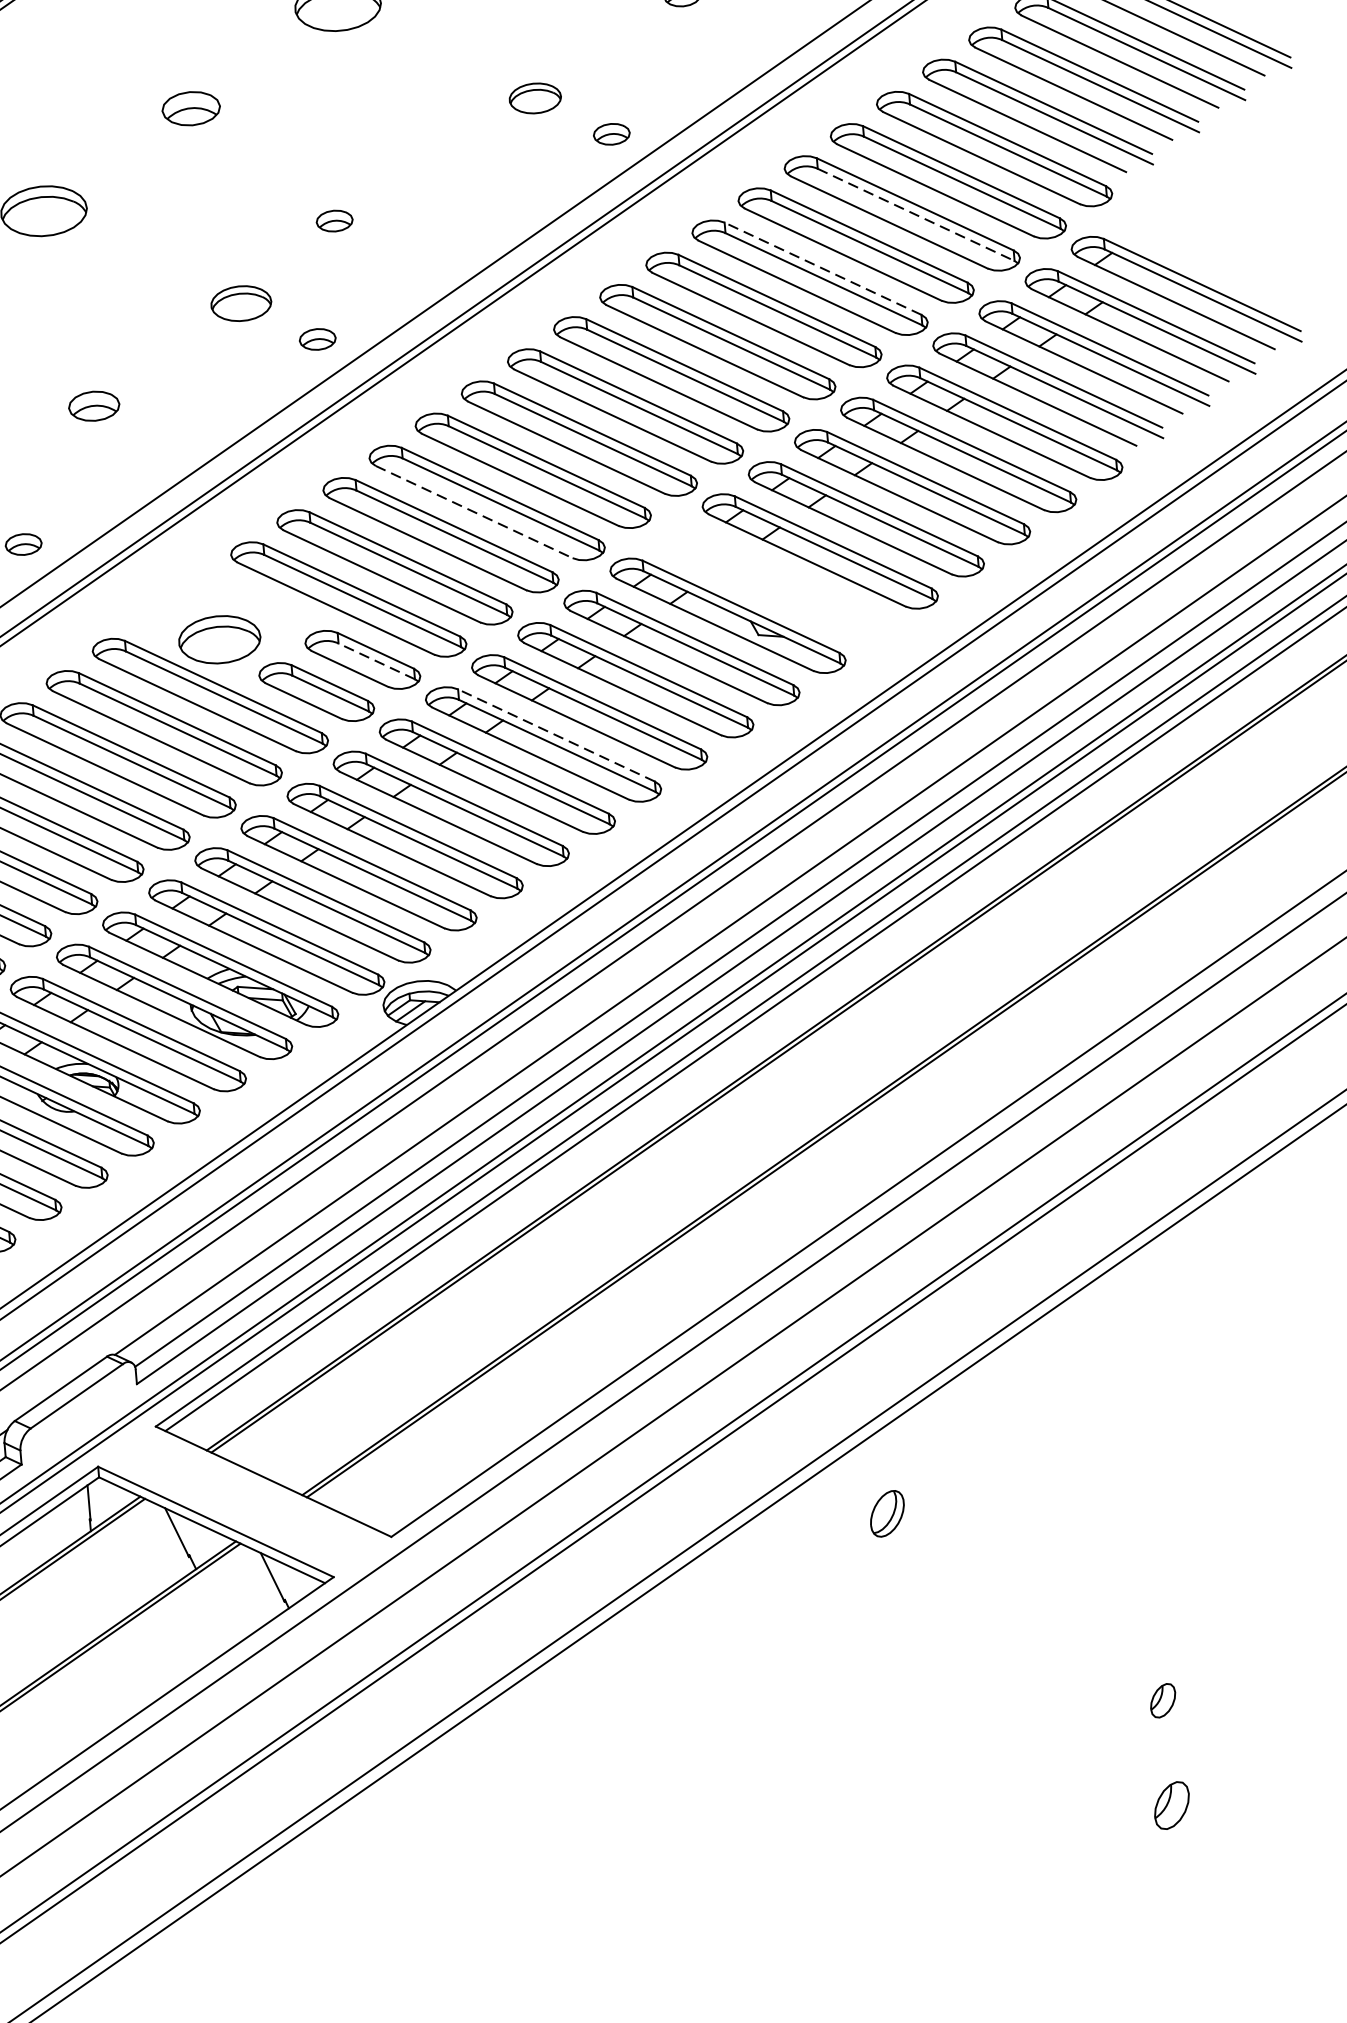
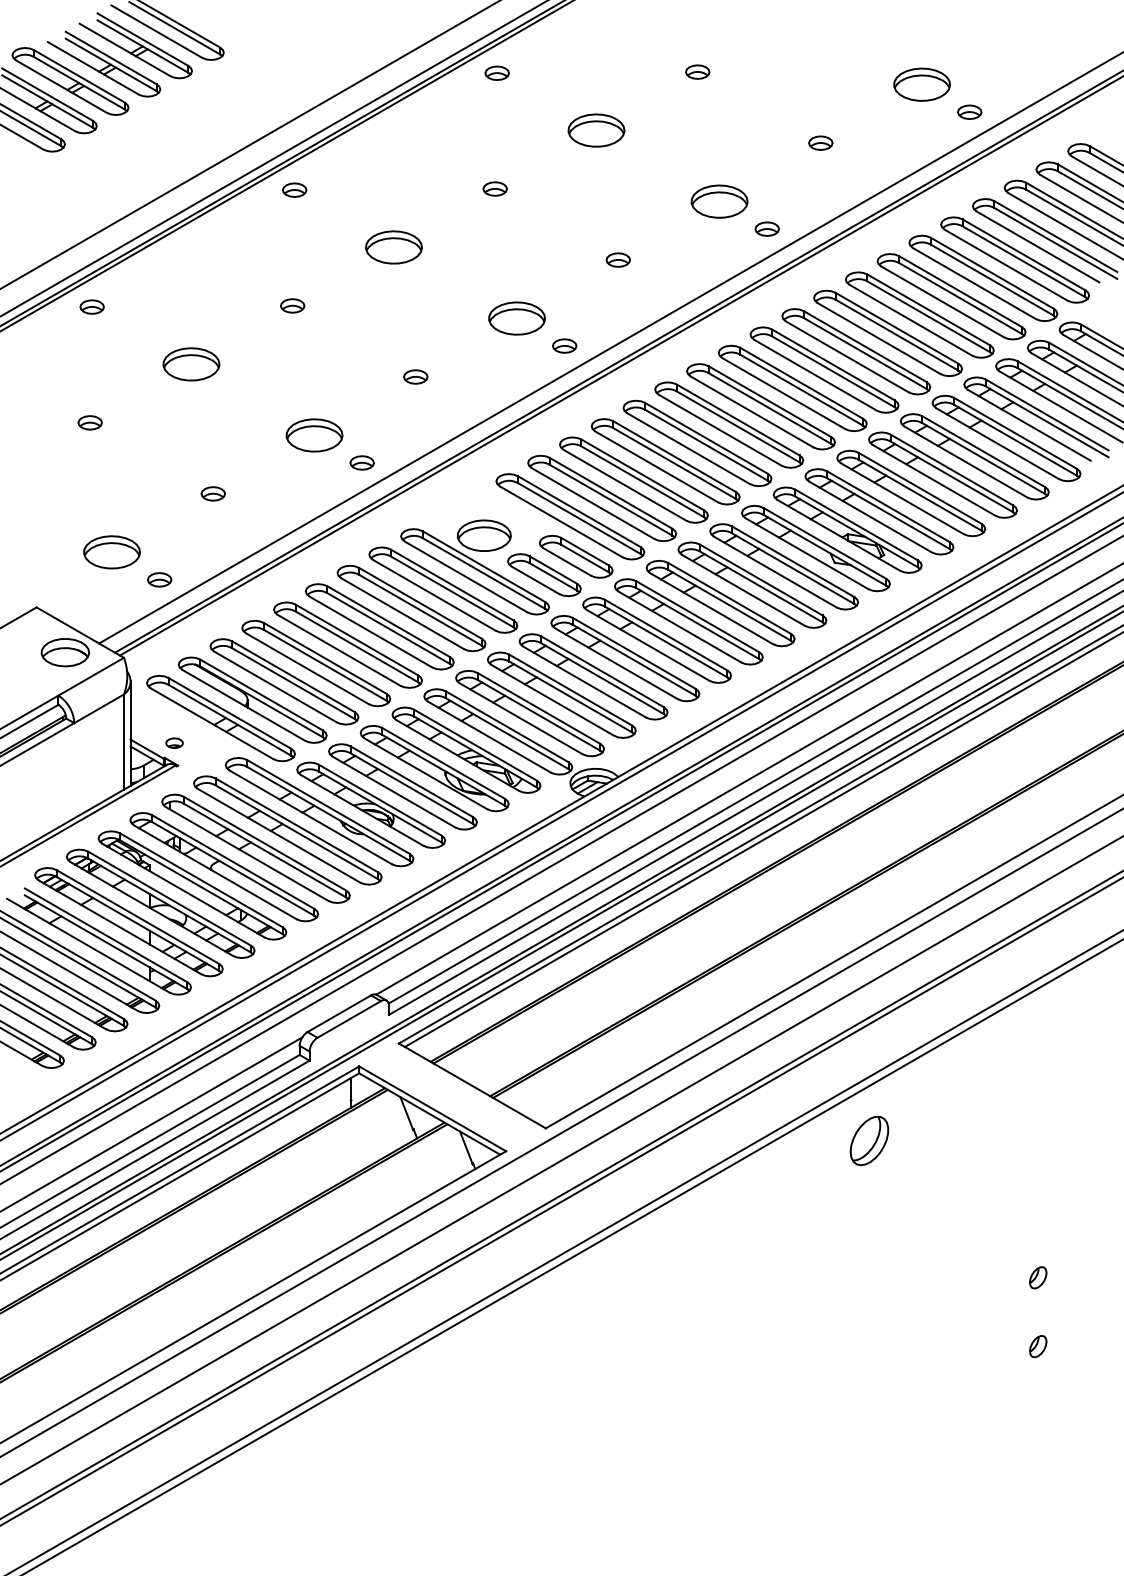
part: (535, 98) -> (719, 201), size x1.67
part: (189, 107) -> (494, 188), size x0.62
line: (916, 214) -> (960, 298), dashed -> solid
part: (333, 220) -> (617, 259), moved
line: (823, 269) -> (897, 328), dashed -> solid
part: (240, 303) -> (516, 318), size x1.43
part: (93, 405) -> (415, 376), size x0.71
line: (473, 511) -> (656, 466), dashed -> solid
part: (773, 582) -> (847, 529), added
line: (377, 661) -> (585, 558), dashed -> solid
line: (556, 735) -> (697, 616), dashed -> solid
part: (887, 1513) -> (869, 1140), size x1.67
part: (1172, 1805) -> (1038, 1346), size x0.71

